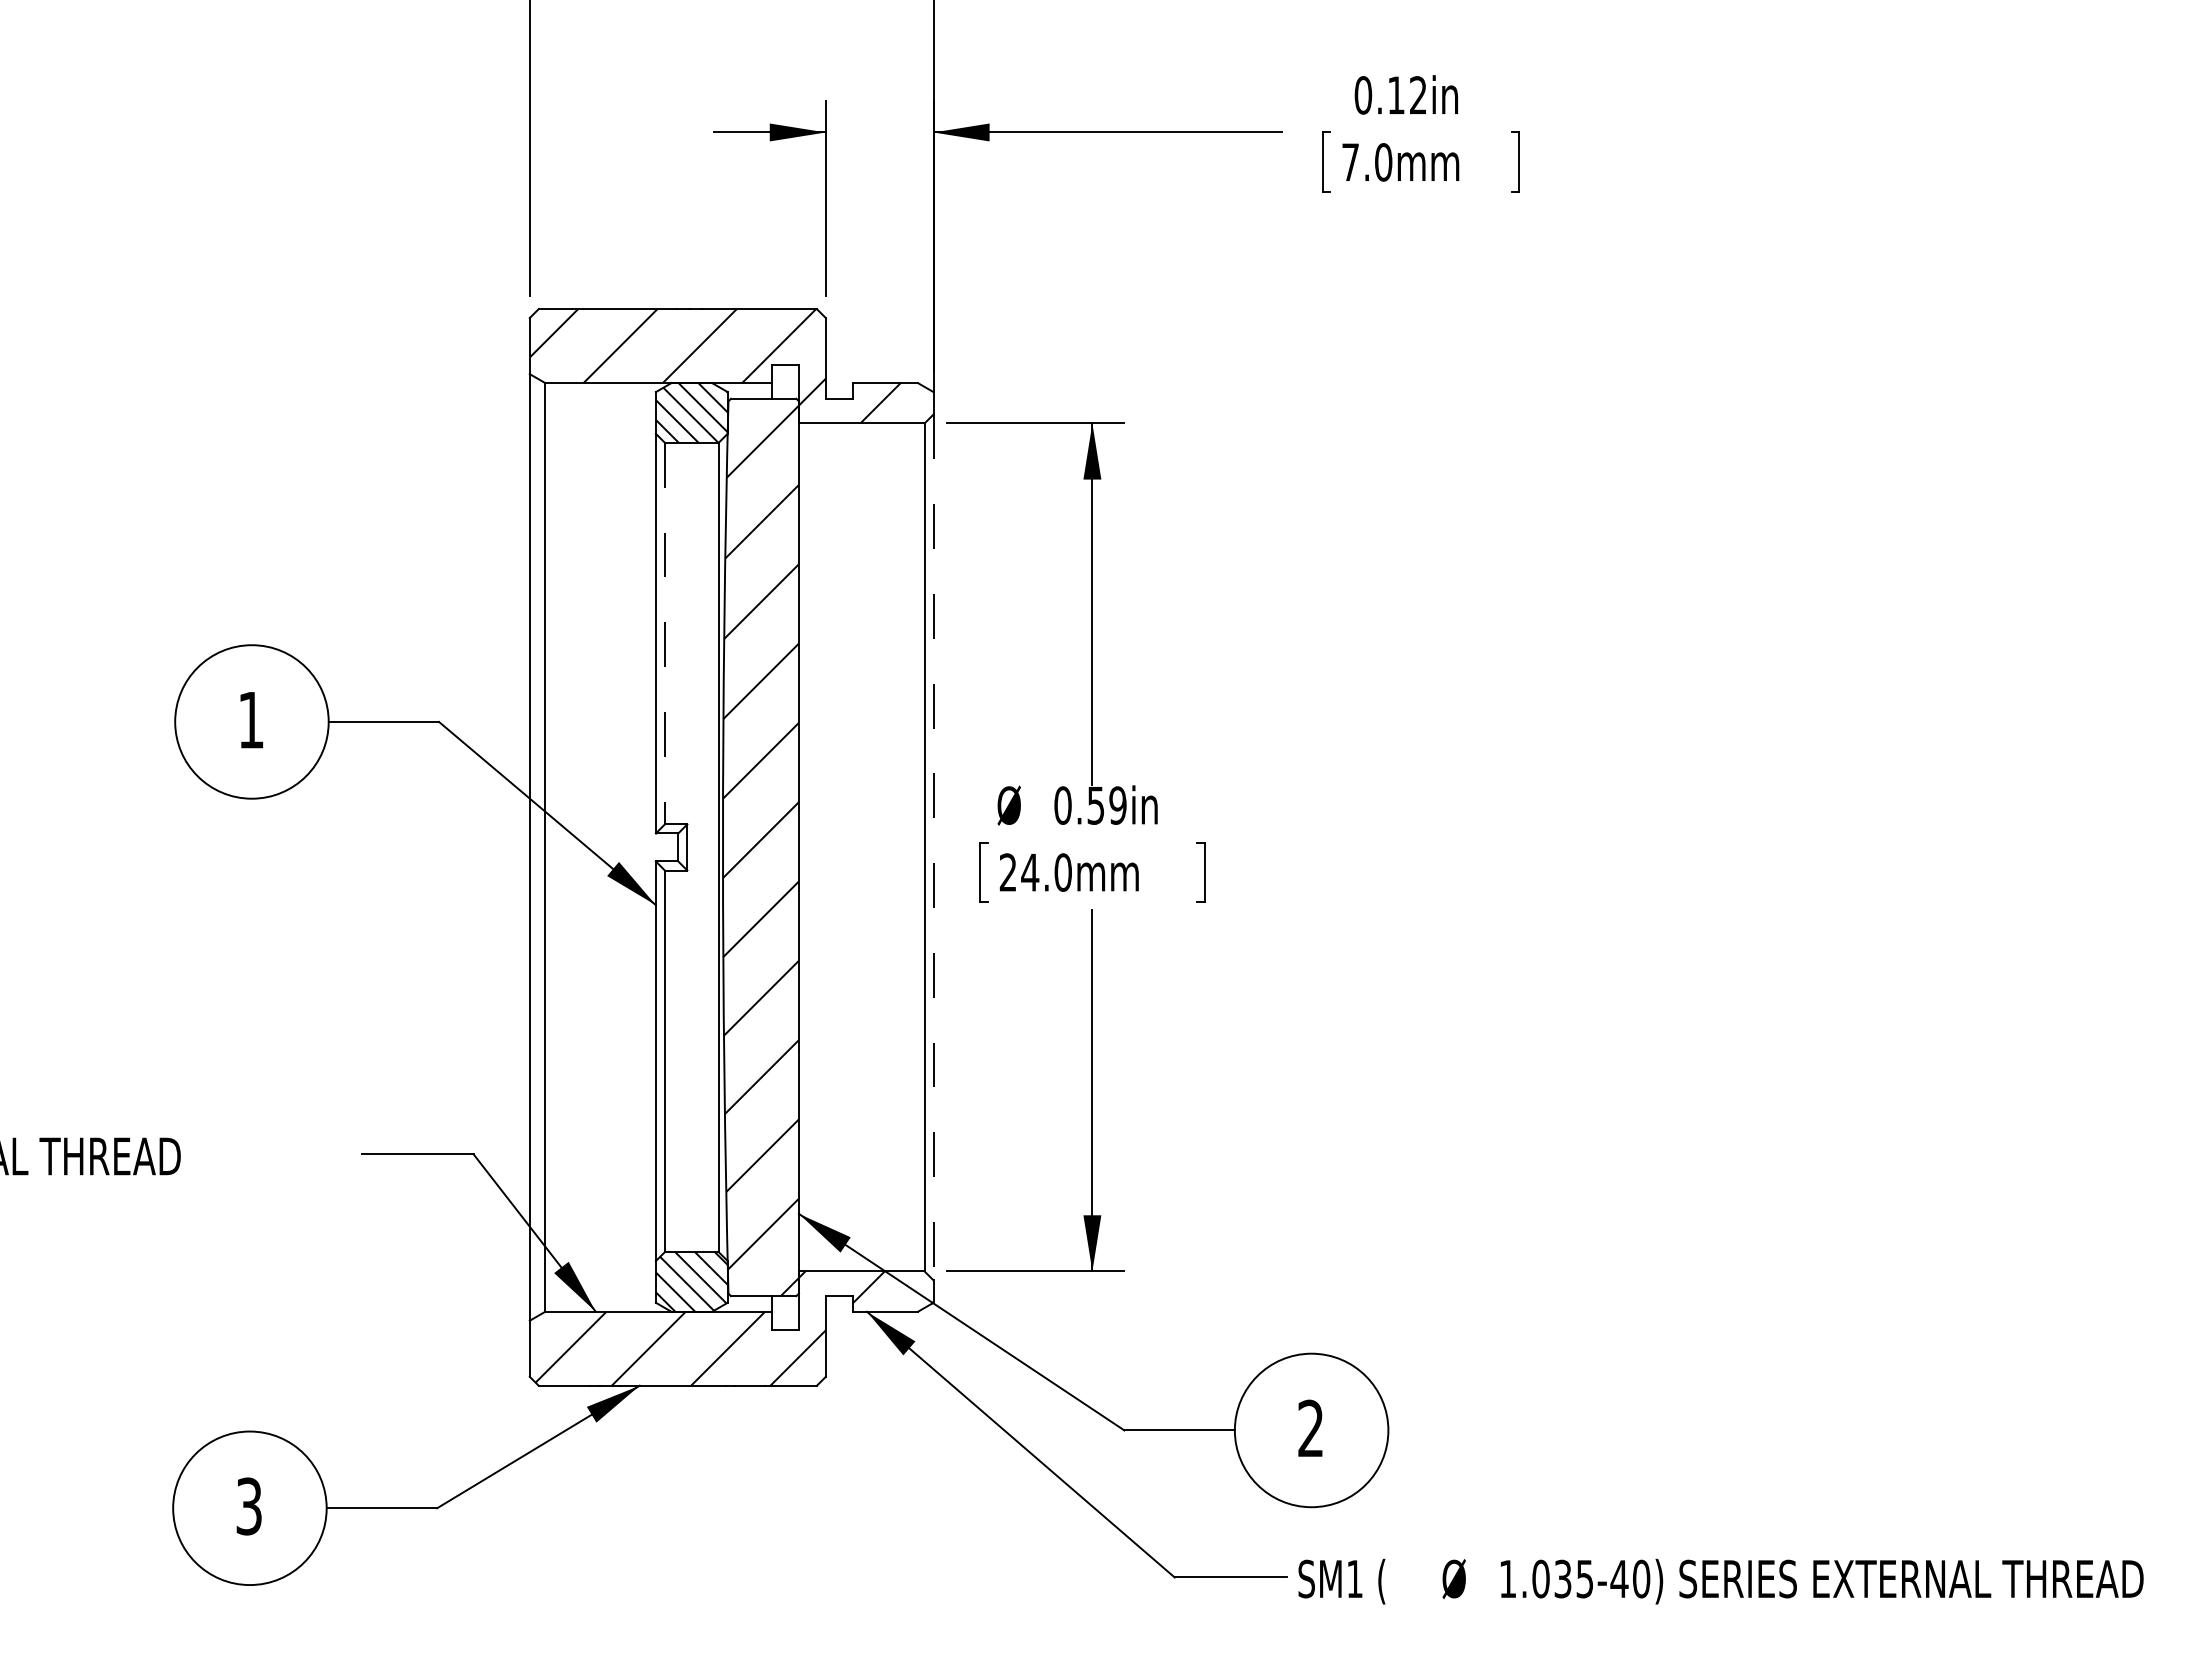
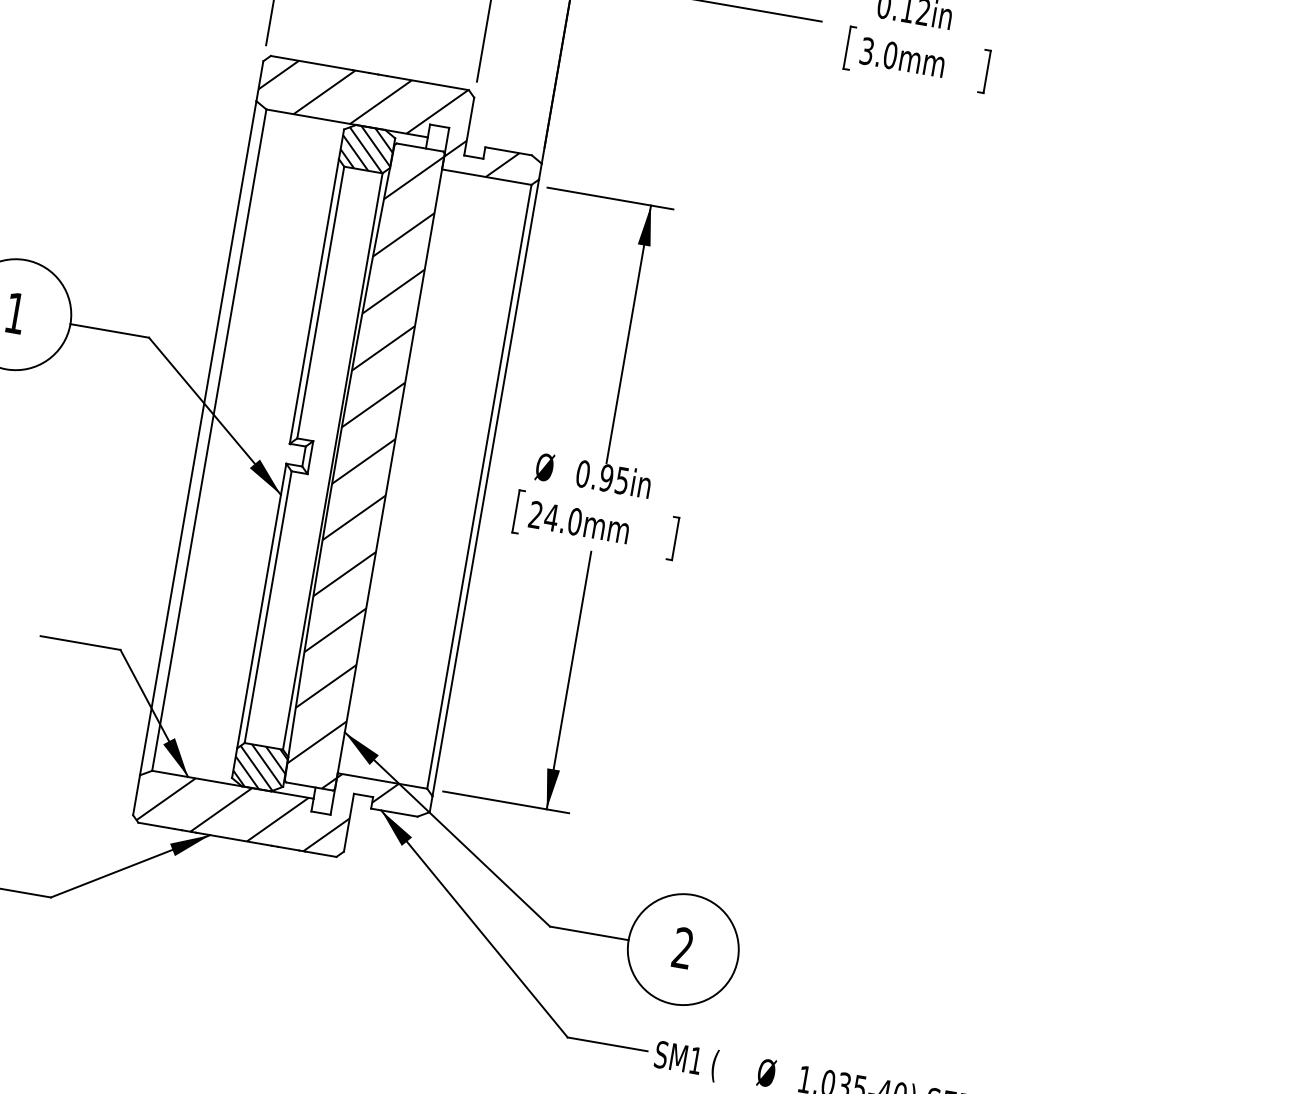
text: (1350, 162) -> (866, 51), 7.0mm -> 3.0mm
line: (664, 633) -> (320, 302), dashed -> solid
text: (1106, 805) -> (614, 479), 0.59in -> 0.95in
line: (933, 847) -> (485, 487), dashed -> solid

